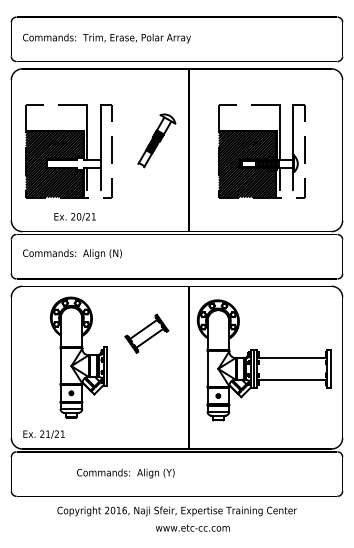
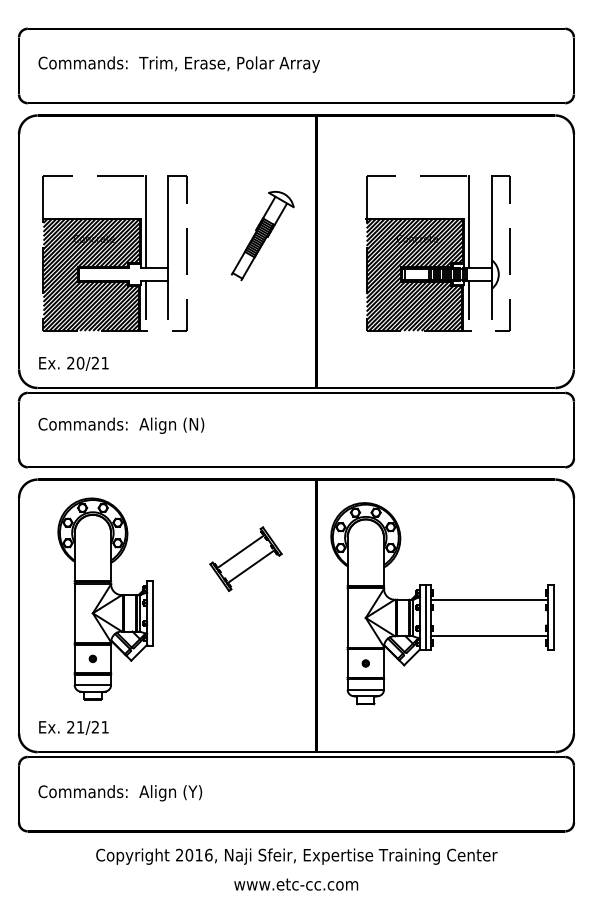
text: (74, 217) -> (72, 364), moved
part: (78, 357) -> (104, 598), moved
text: (125, 473) -> (119, 793), moved
text: (192, 527) -> (295, 883), moved

